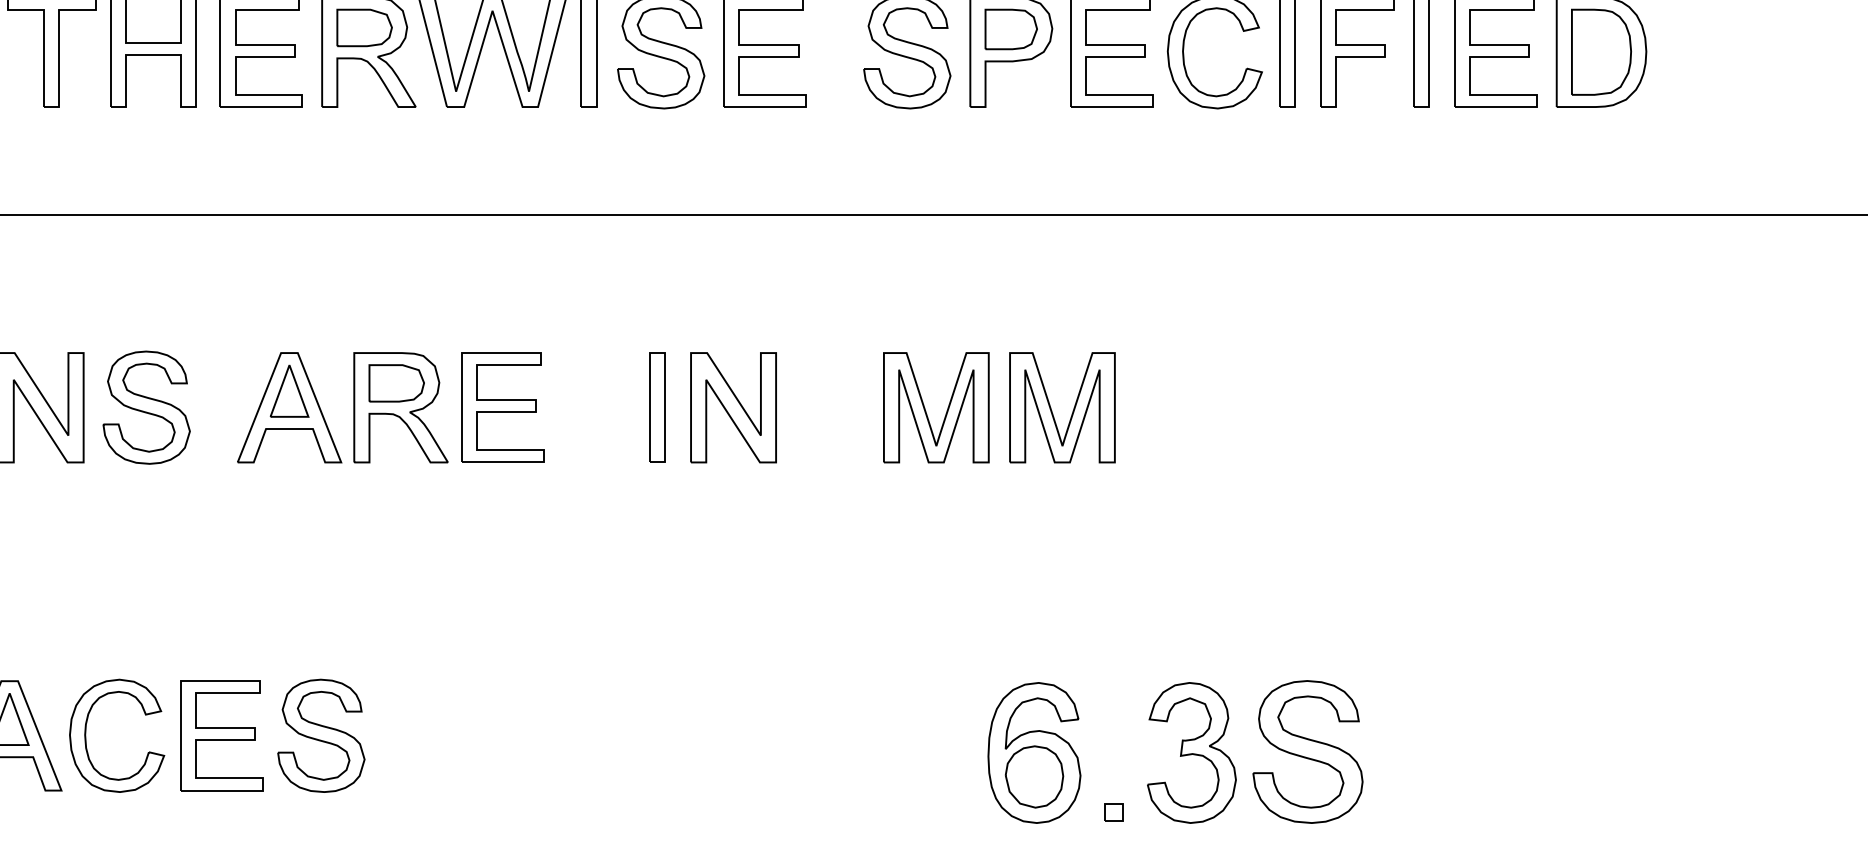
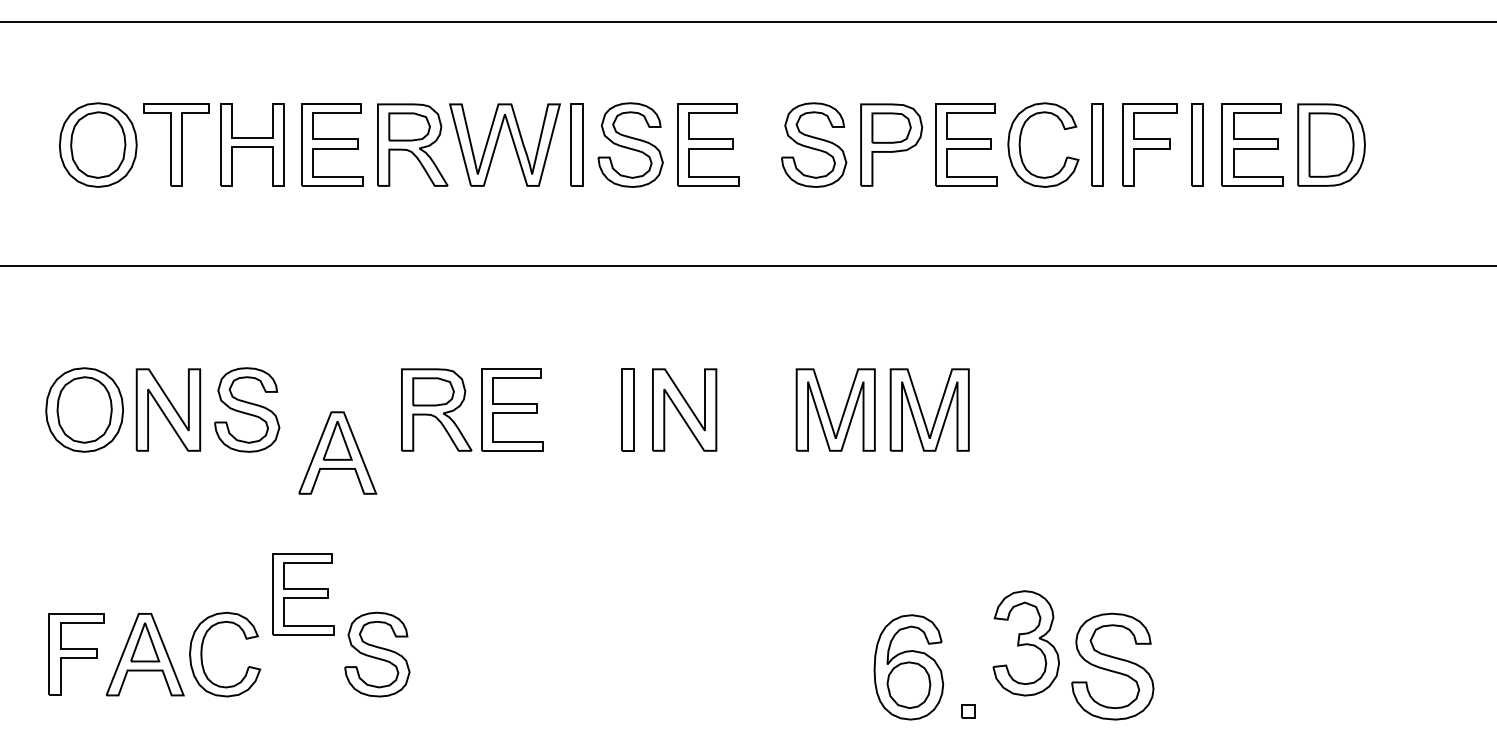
part: (289, 406) -> (337, 452), moved
part: (222, 735) -> (303, 594), moved
part: (1190, 753) -> (1025, 643), moved

